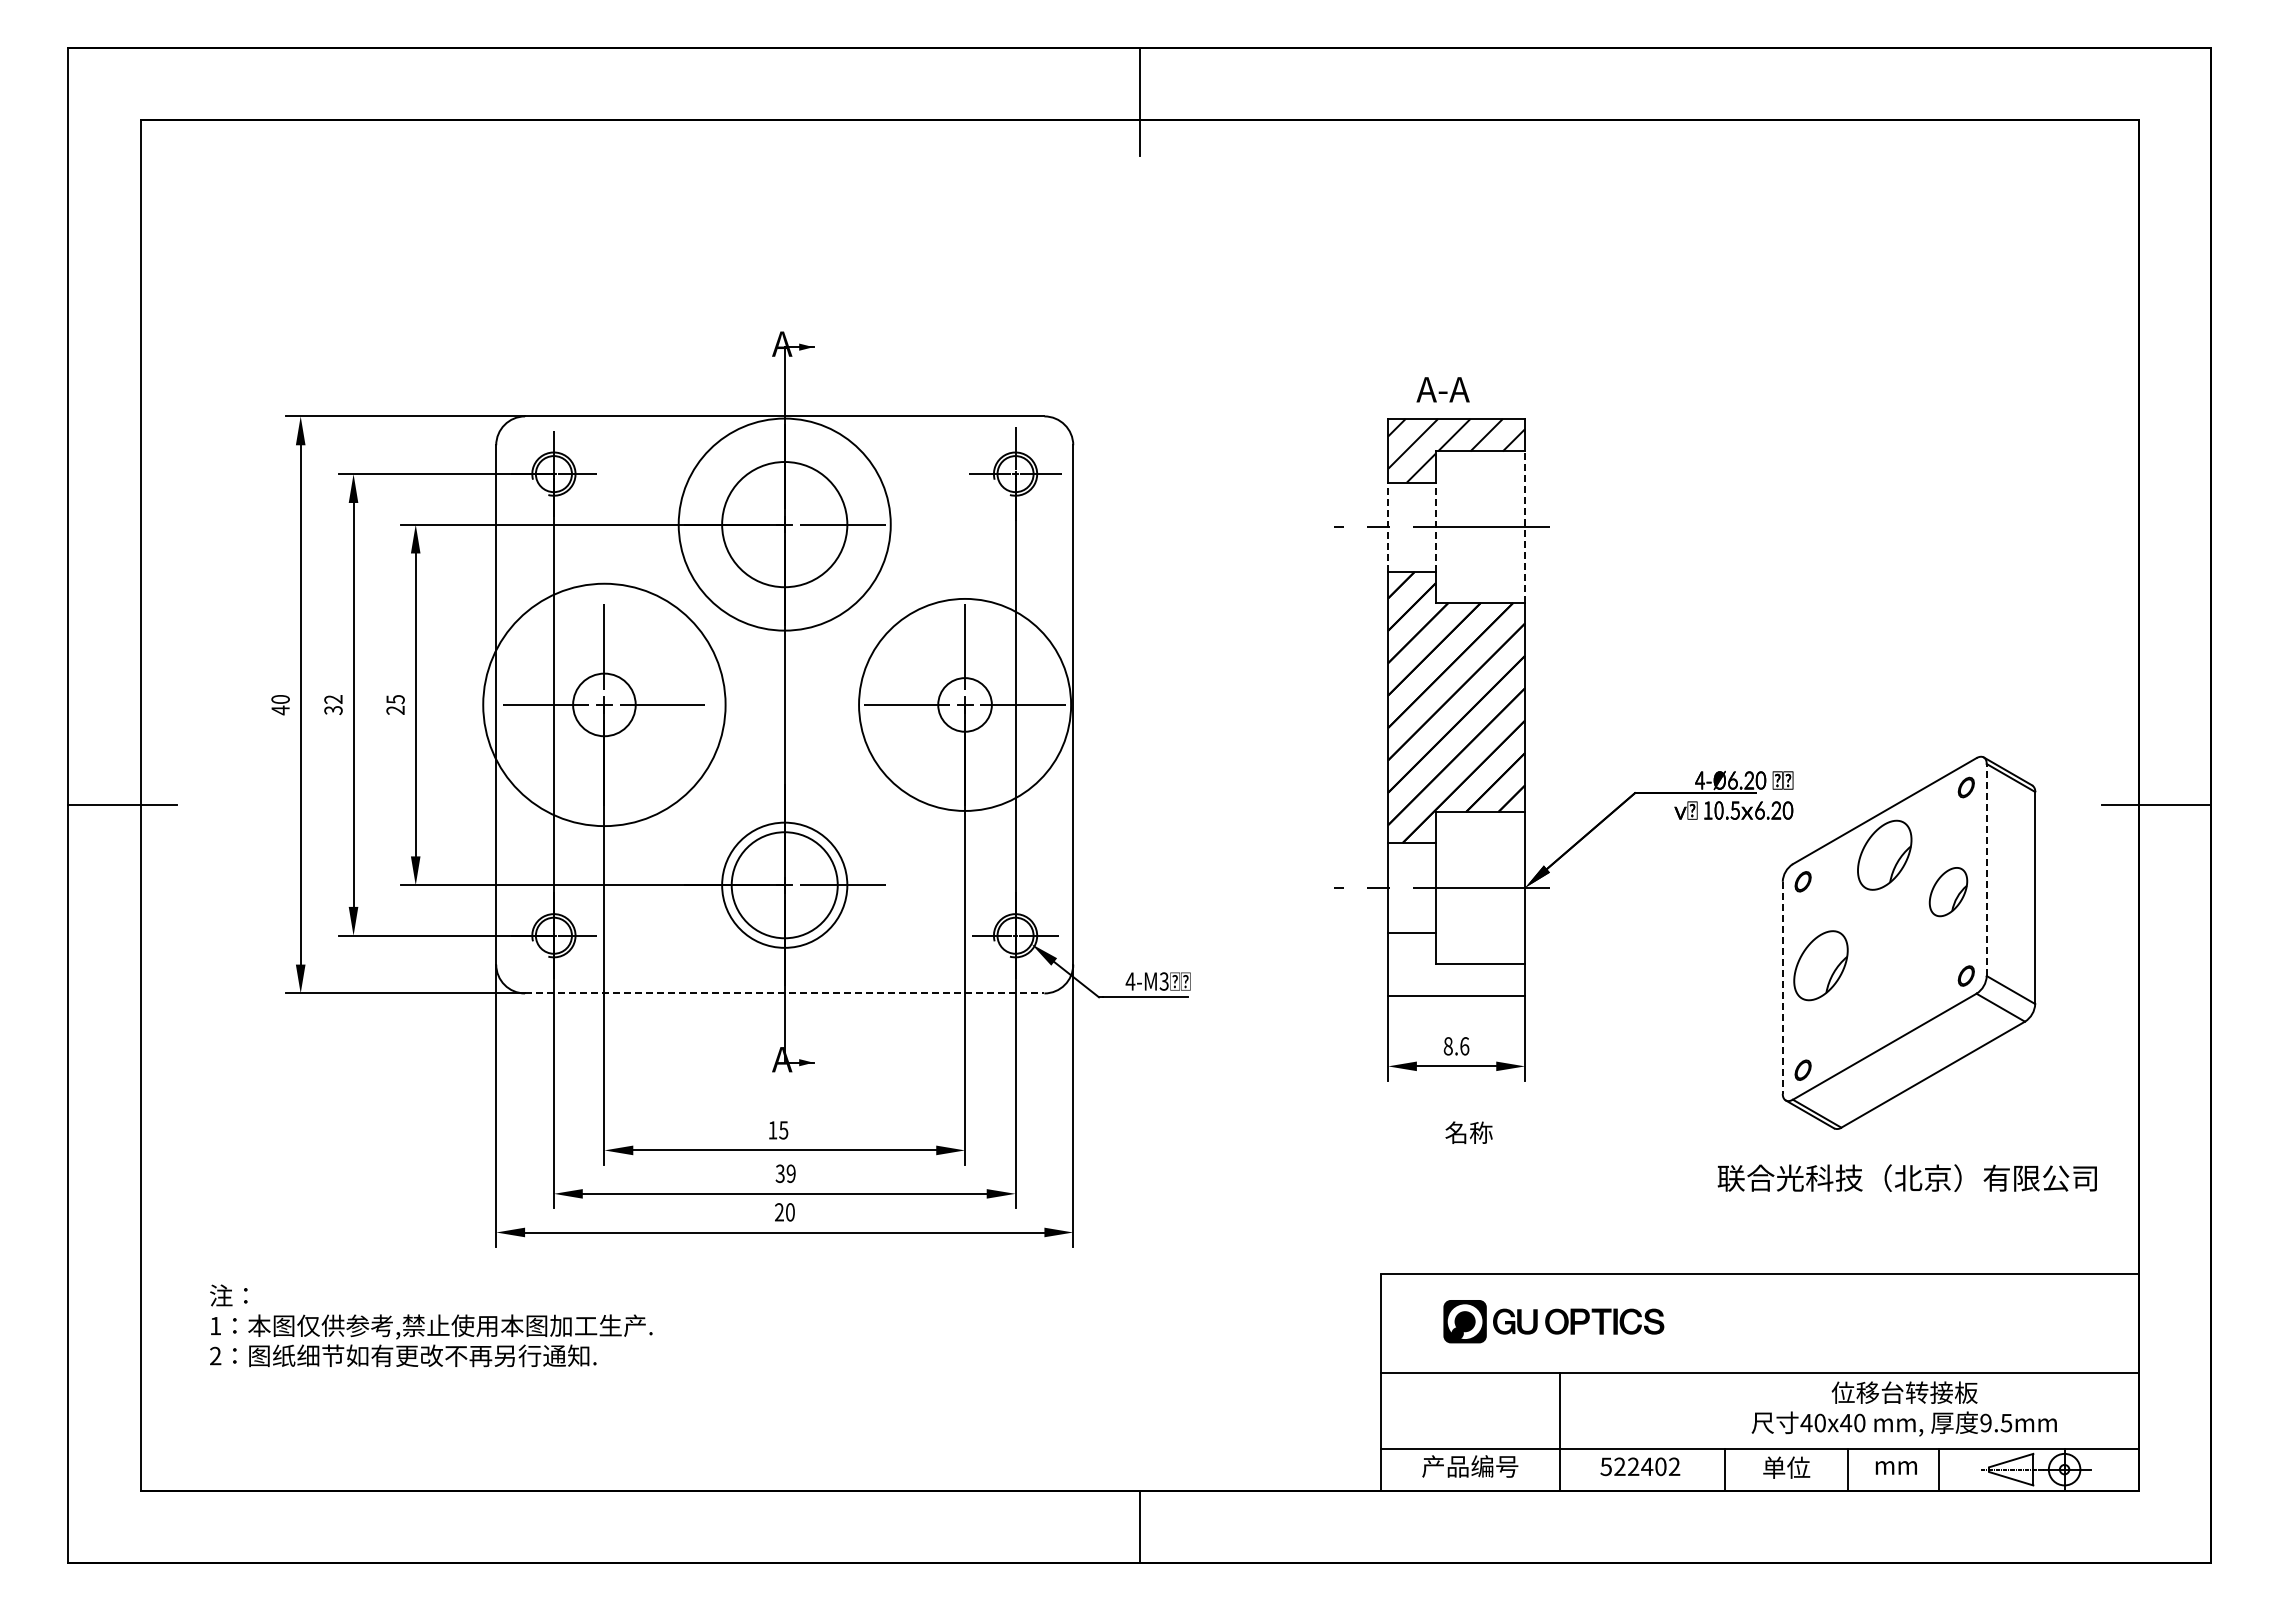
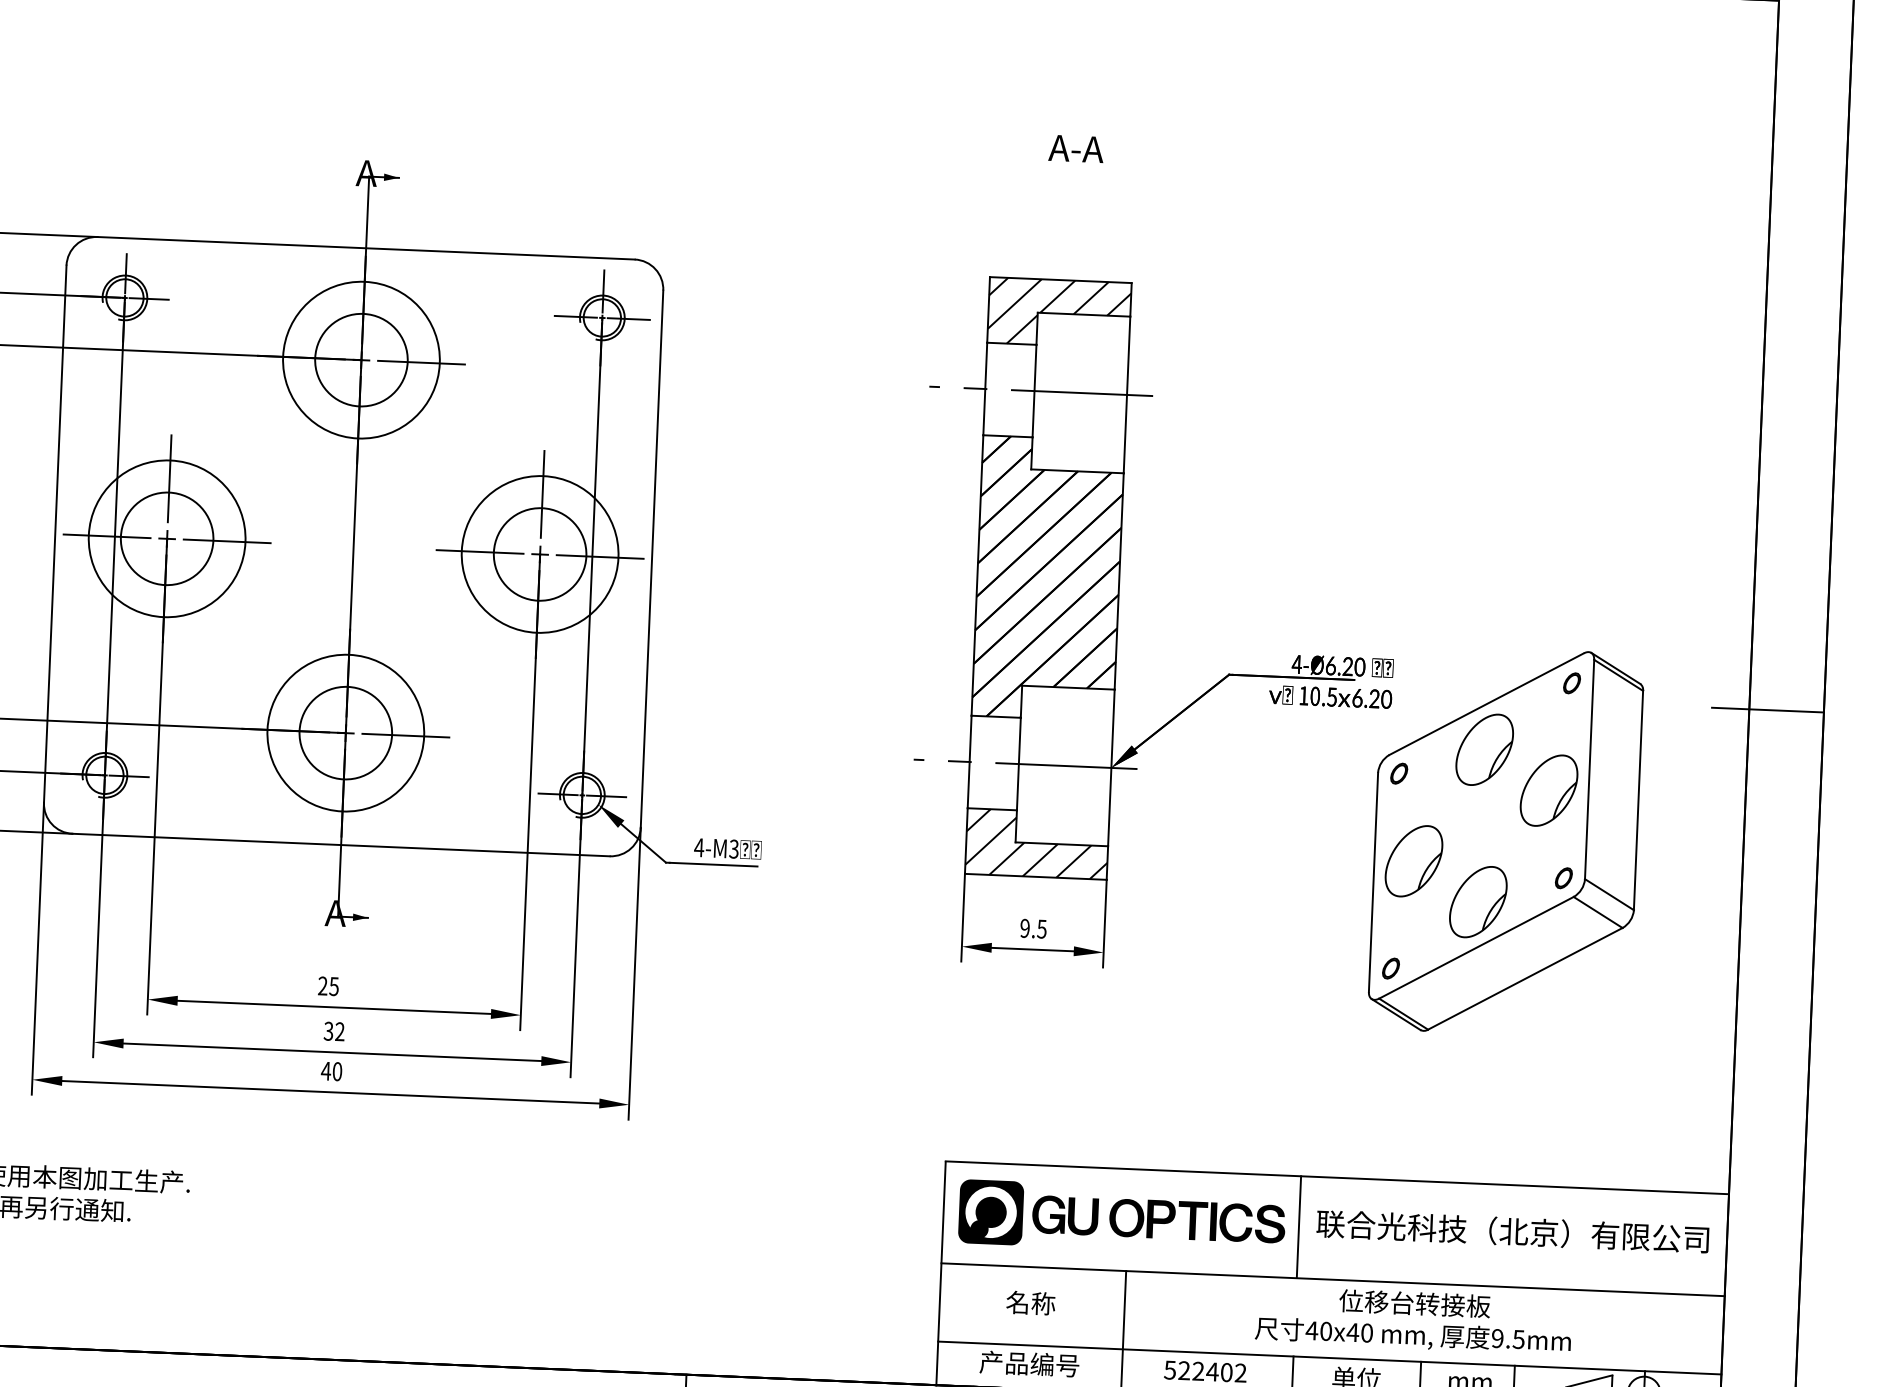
text: (1442, 389) -> (1075, 148), moved
circle: (784, 524) -> (361, 360), size x0.71
circle: (784, 524) -> (361, 360), size x0.71
line: (1388, 527) -> (985, 389), dashed -> solid
line: (1435, 527) -> (1034, 391), dashed -> solid
line: (1525, 527) -> (1127, 395), dashed -> solid
circle: (604, 704) -> (167, 538), size x0.62
circle: (604, 704) -> (167, 538), size x1.43
circle: (964, 704) -> (539, 553), size x0.71
circle: (964, 704) -> (539, 553), size x1.67
line: (1986, 869) -> (1589, 768), dashed -> solid
circle: (784, 884) -> (345, 732), size x0.71
circle: (784, 885) -> (345, 733), size x1.43
part: (1948, 891) -> (1549, 790), size x1.43
hatch: (1456, 964) -> (1037, 844), added
line: (1782, 988) -> (1373, 883), dashed -> solid
line: (784, 993) -> (340, 845), dashed -> solid
part: (1884, 1002) -> (1478, 902), added
text: (1456, 1046) -> (1033, 929), 8.6 -> 9.5
text: (772, 1130) -> (322, 986), 15 -> 25
text: (1468, 1132) -> (1030, 1302), moved
text: (790, 1173) -> (339, 1031), 39 -> 32
text: (1906, 1177) -> (1511, 1230), moved
text: (779, 1212) -> (326, 1071), 20 -> 40
part: (1553, 1321) -> (1121, 1217), size x1.43
line: (1724, 1323) -> (1298, 1227), added
text: (1903, 1408) -> (1412, 1319), moved

